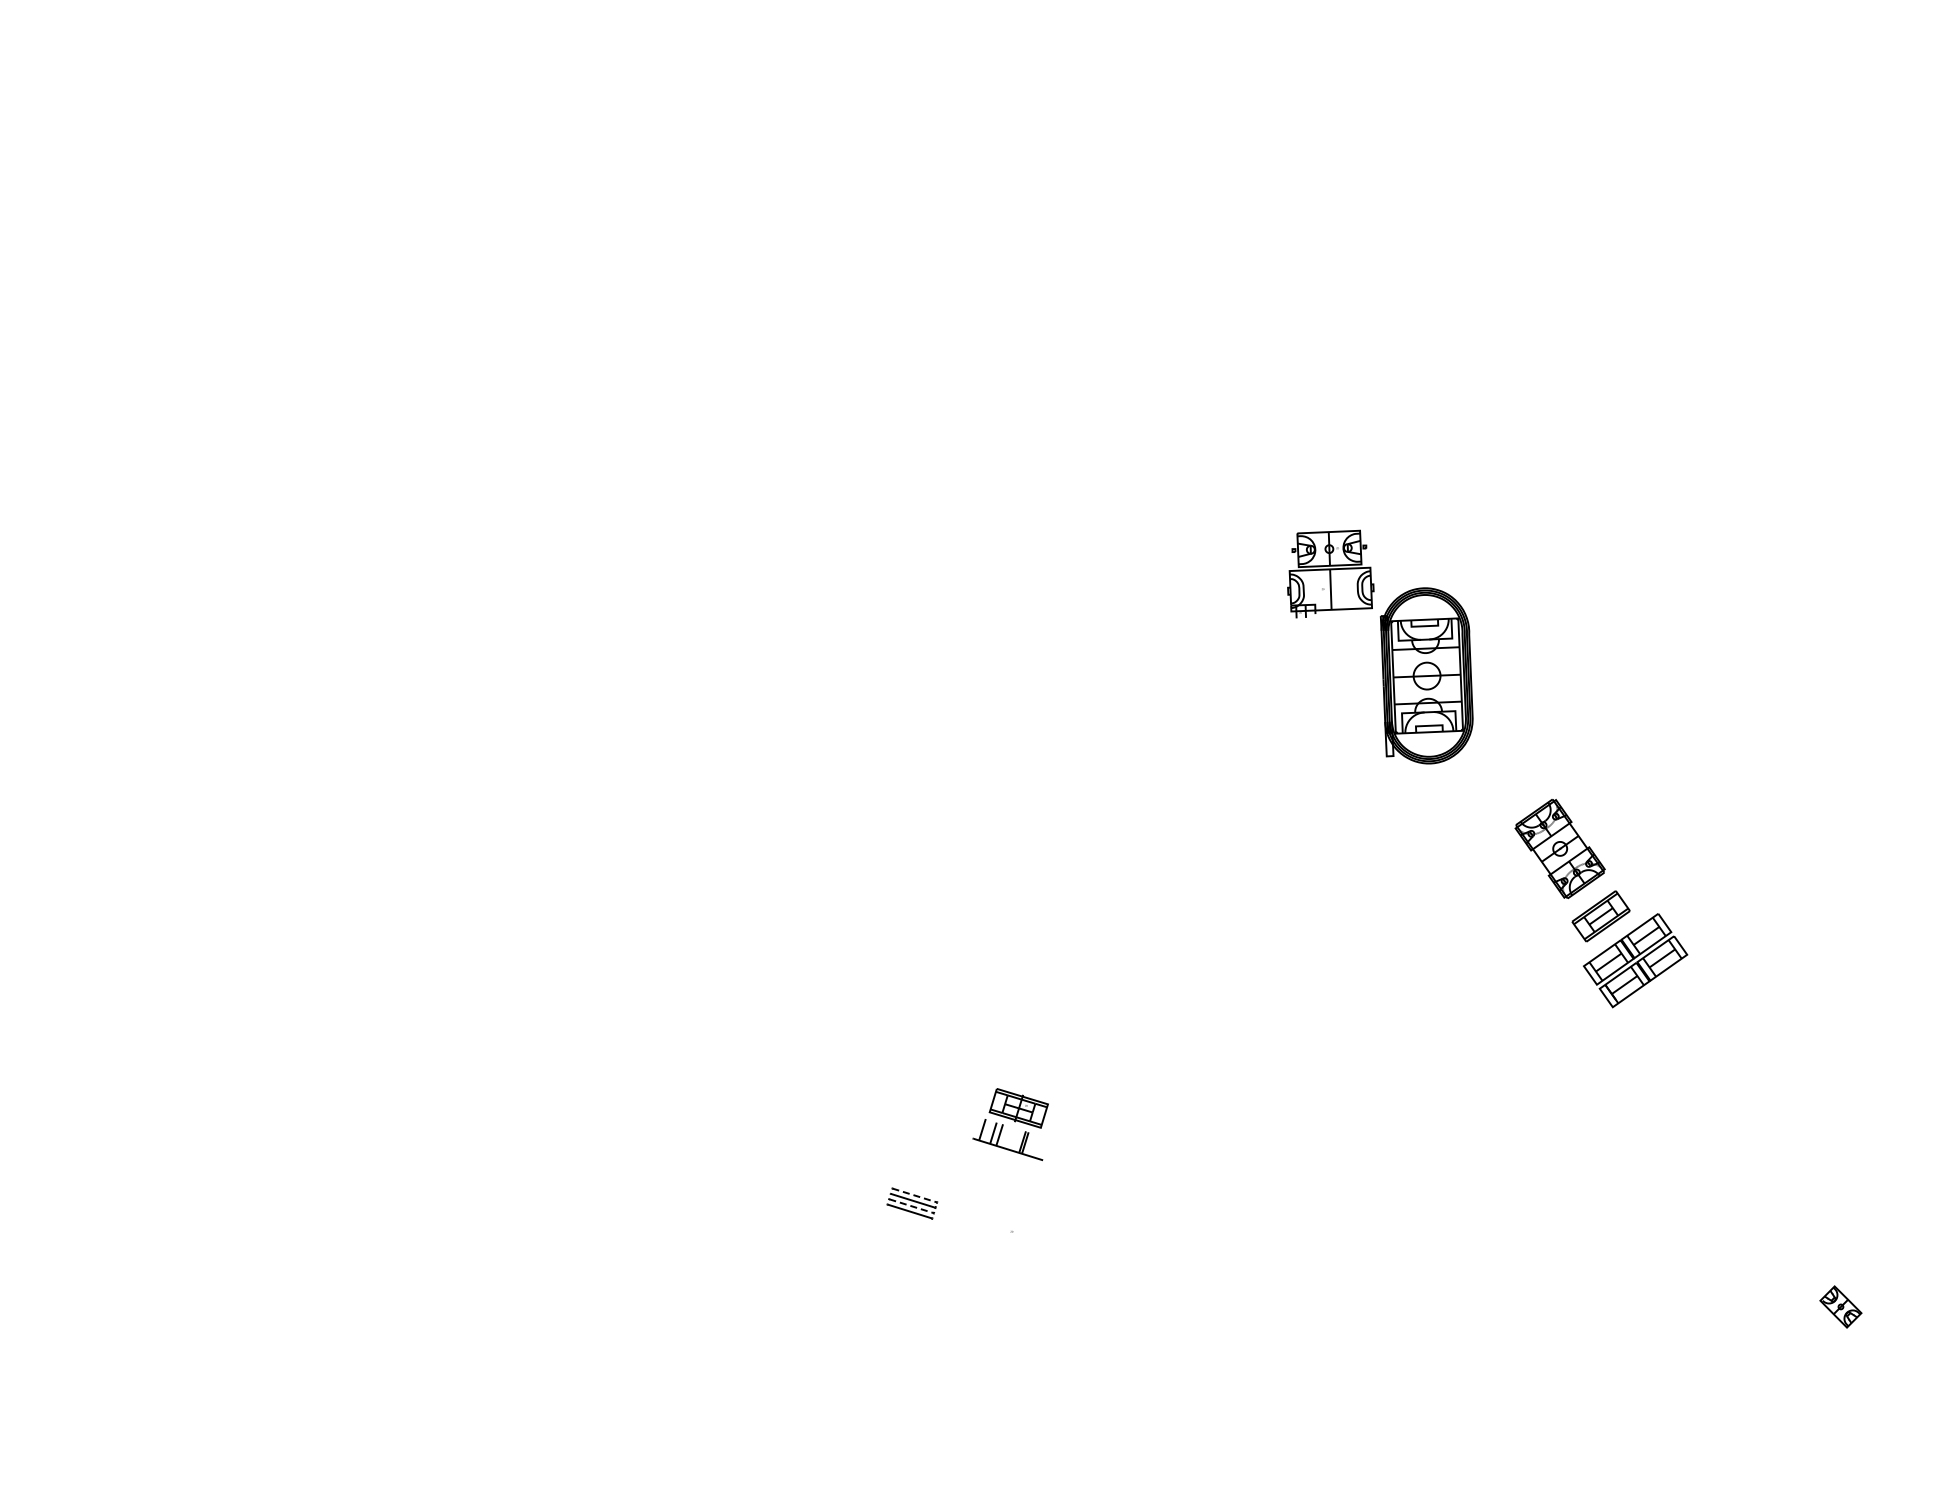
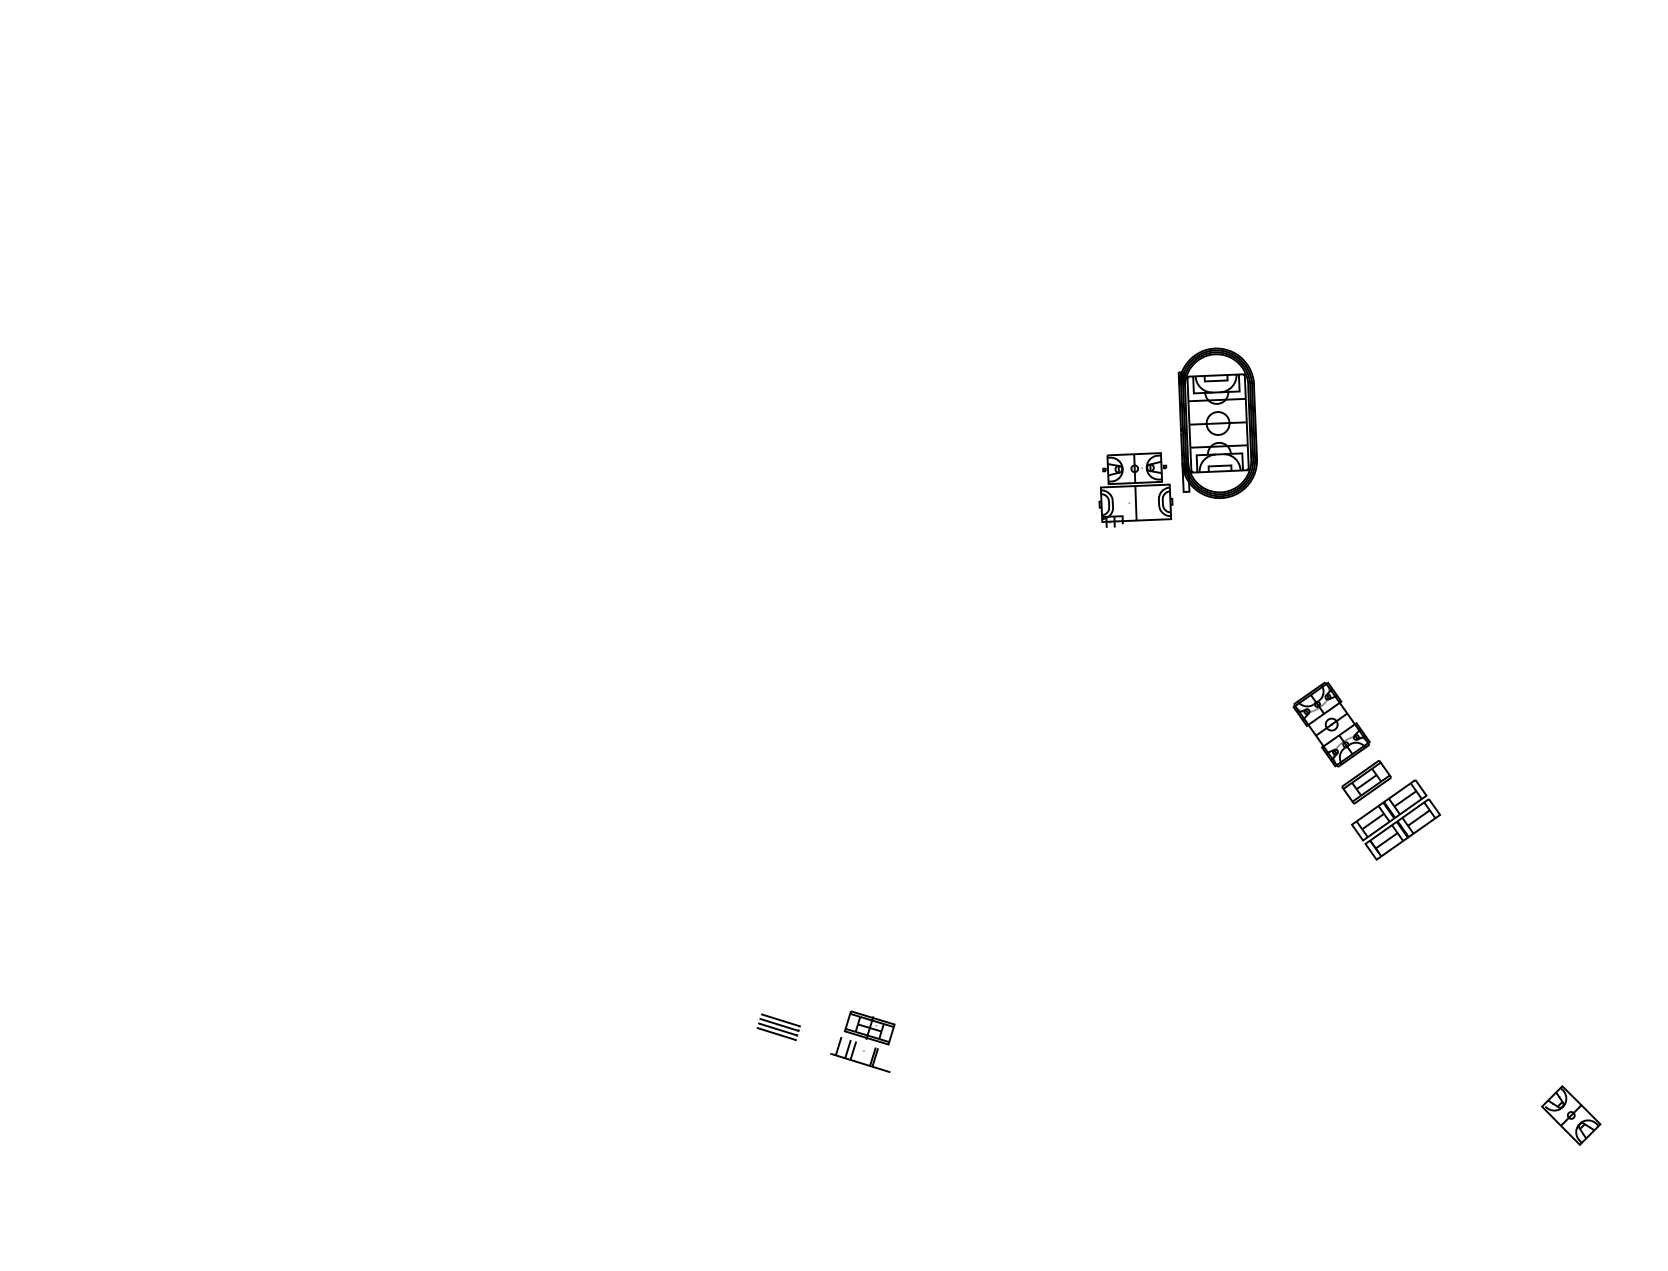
part: (1426, 675) -> (1217, 423), moved
part: (1010, 1124) -> (862, 1041), moved
line: (915, 1195) -> (781, 1020), dashed -> solid
line: (912, 1206) -> (778, 1029), dashed -> solid
part: (1840, 1306) -> (1570, 1115), size x1.67

